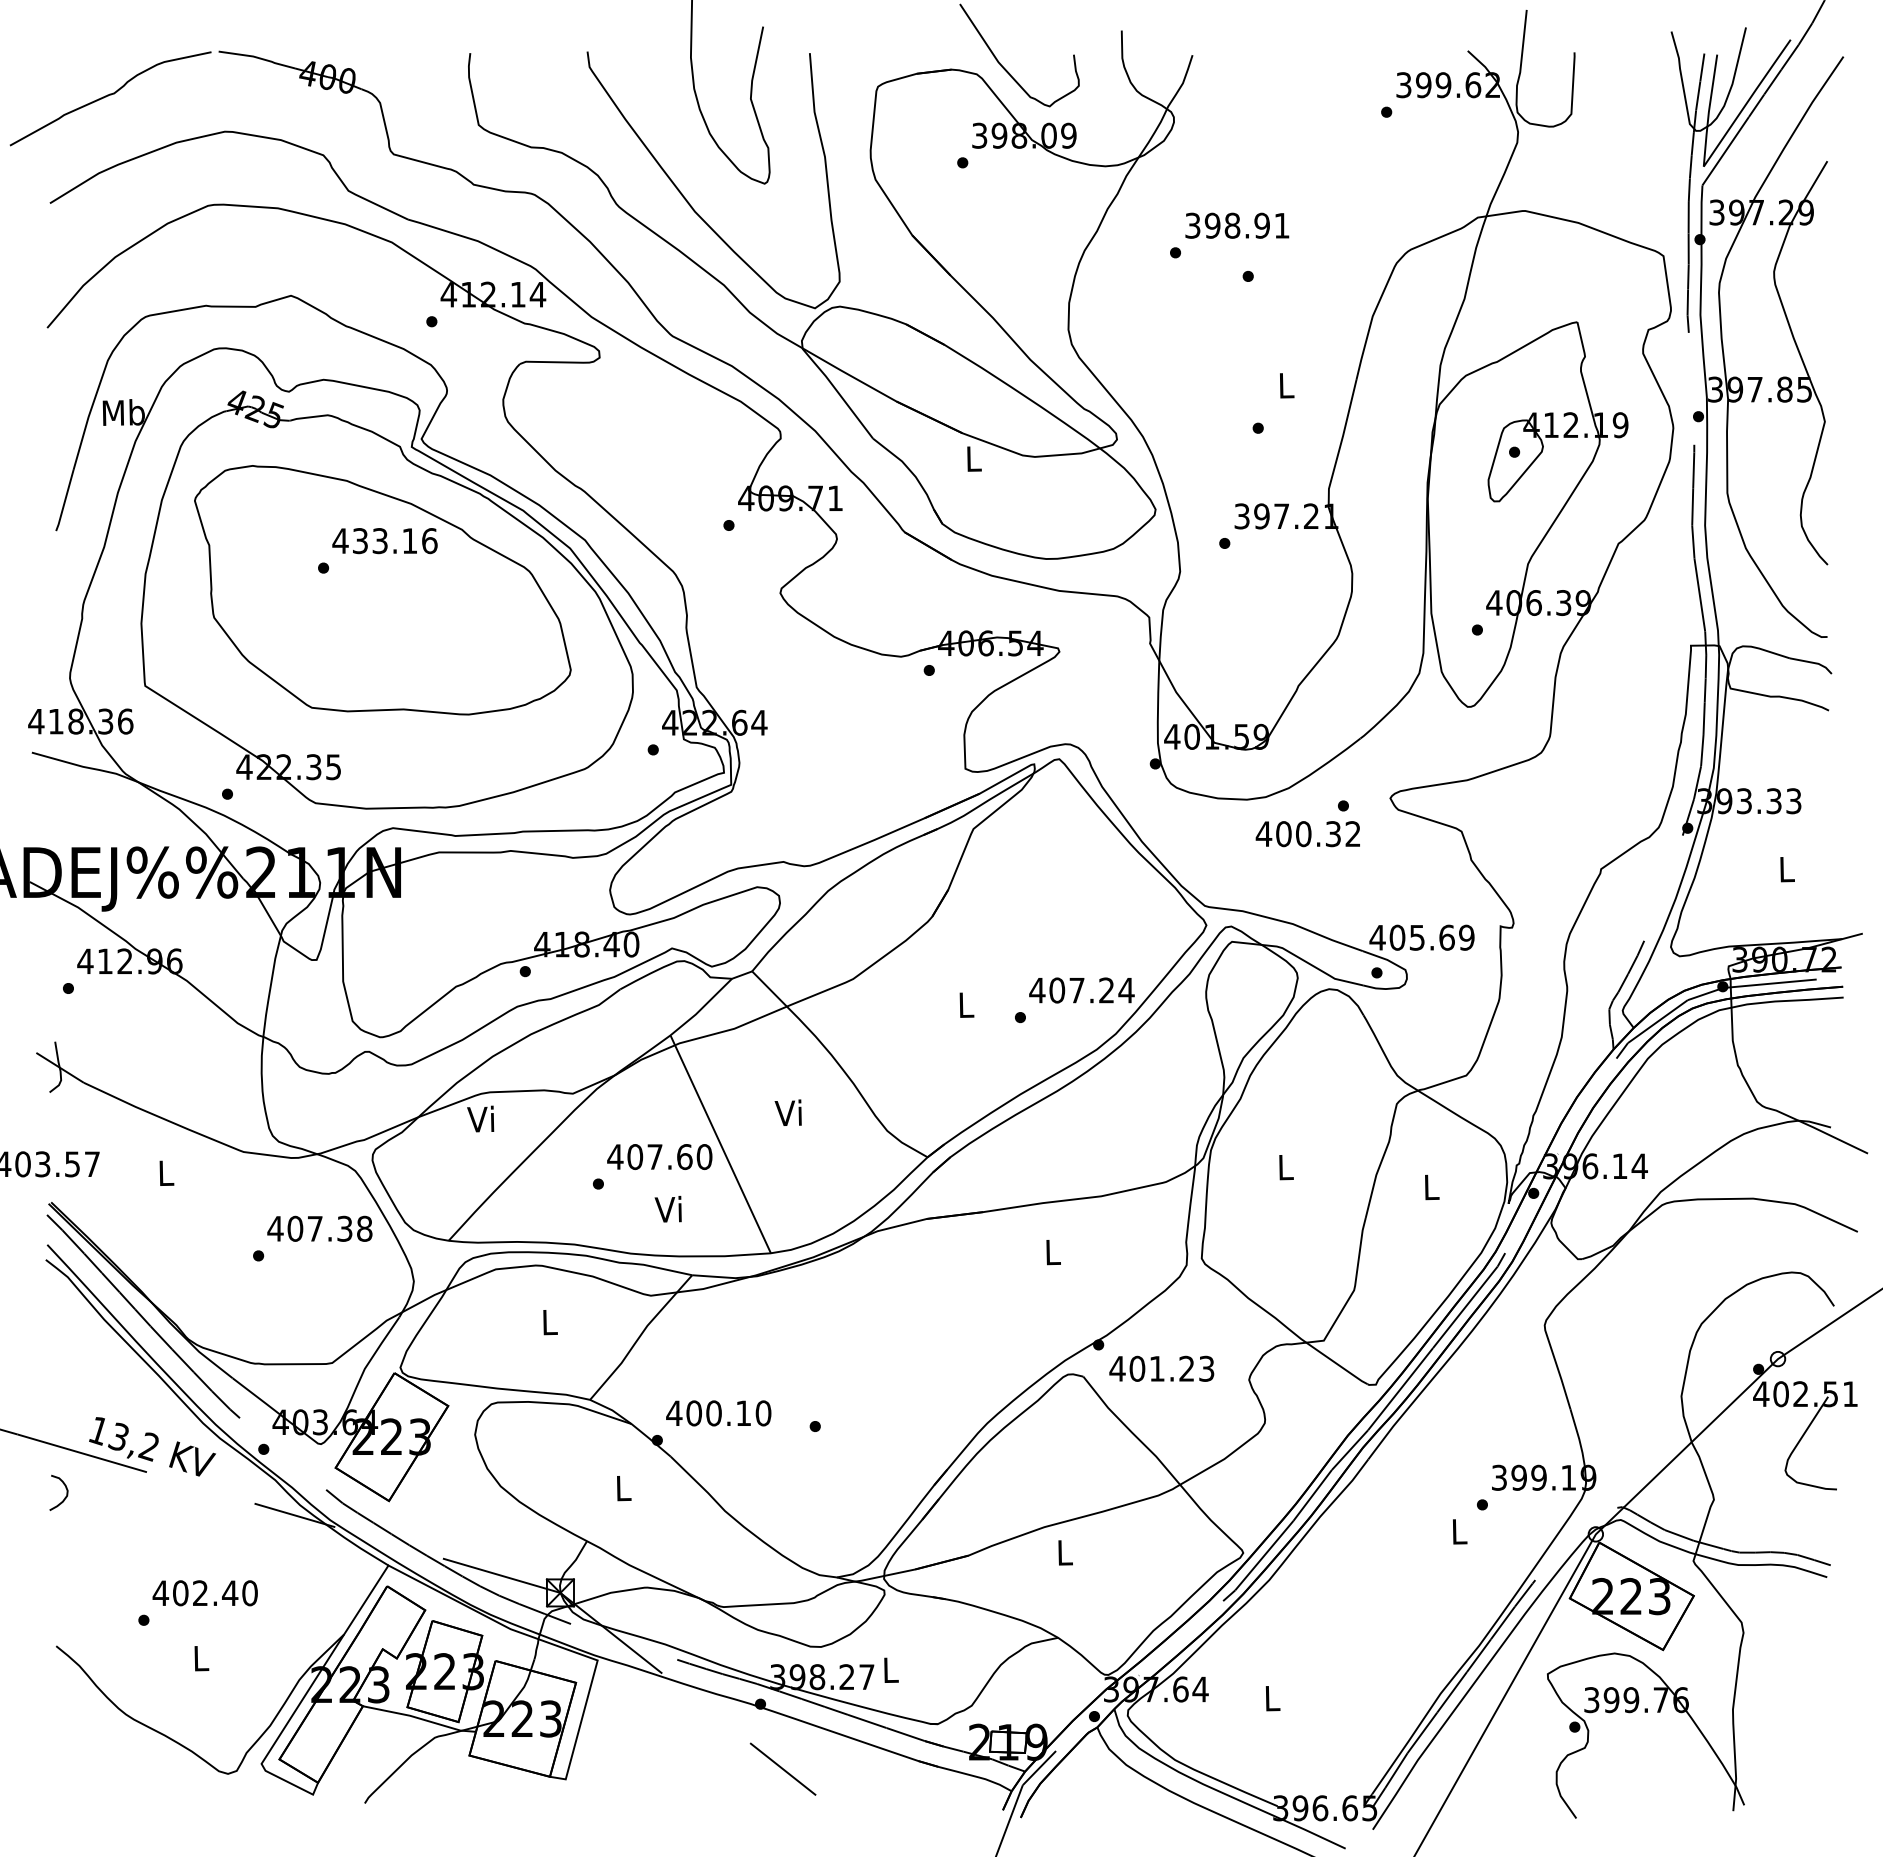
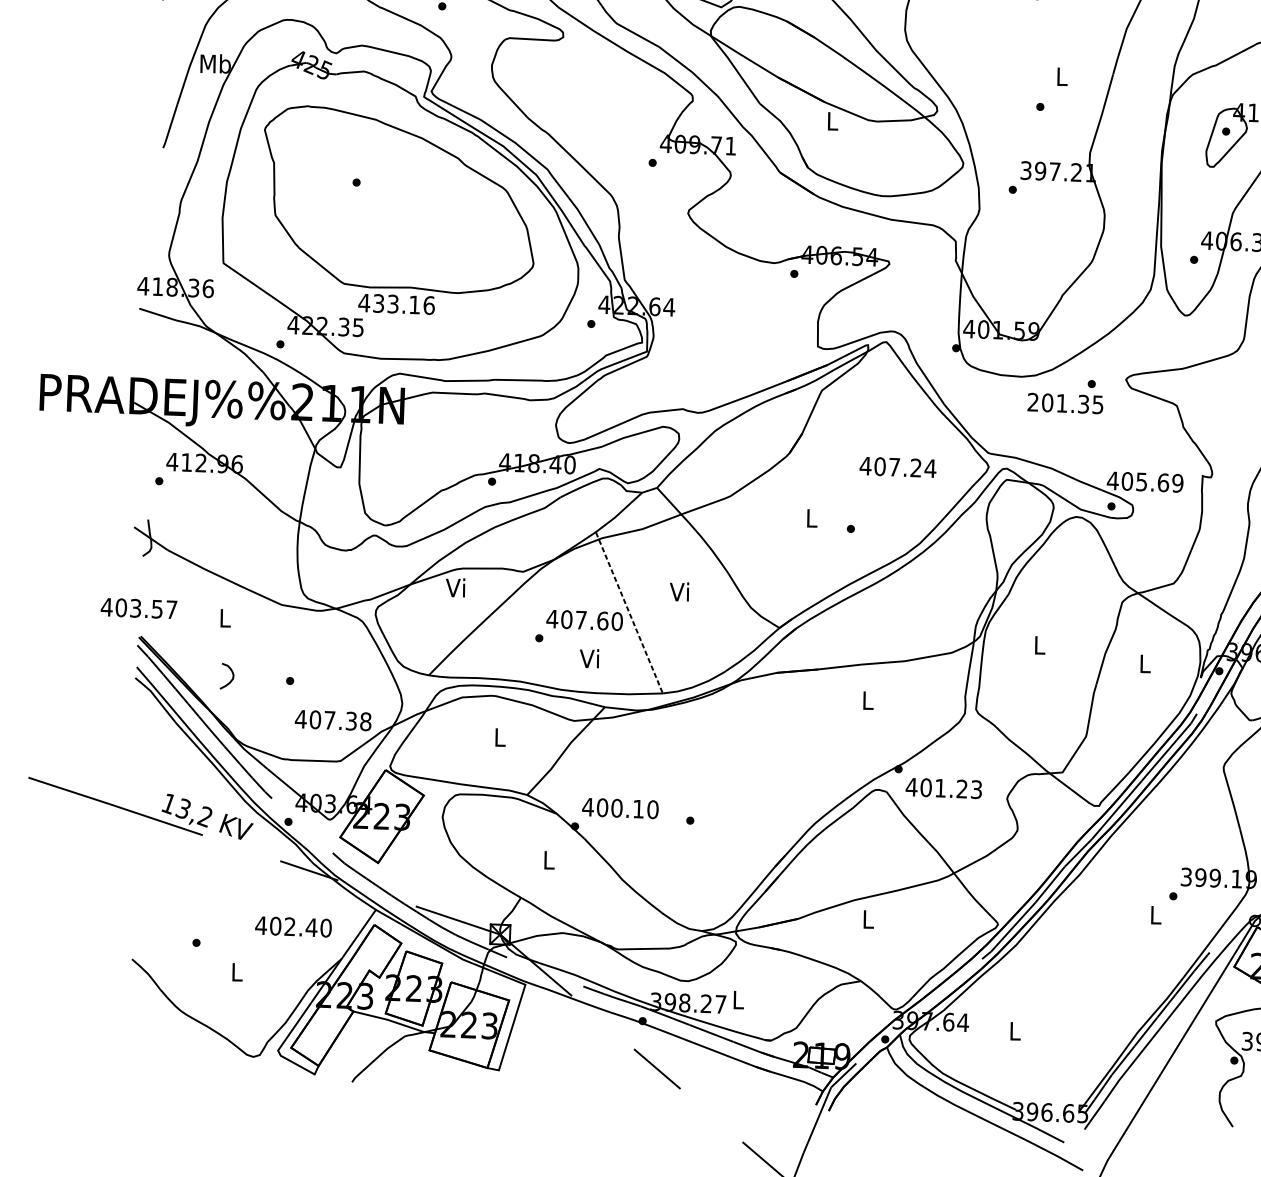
text: (384, 541) -> (396, 304), moved
text: (1307, 834) -> (1064, 403), 400.32 -> 201.35
text: (1081, 990) -> (897, 467), moved
line: (720, 1144) -> (629, 612), solid -> dashed
text: (319, 1228) -> (332, 720), moved
curve: (64, 1497) -> (231, 679), moved
text: (204, 1593) -> (292, 927), moved

